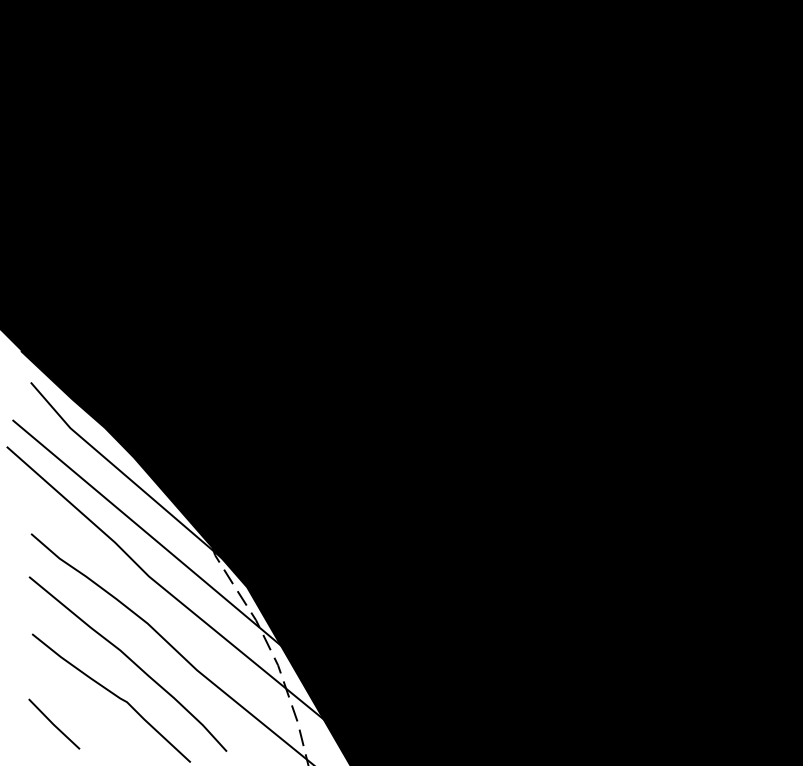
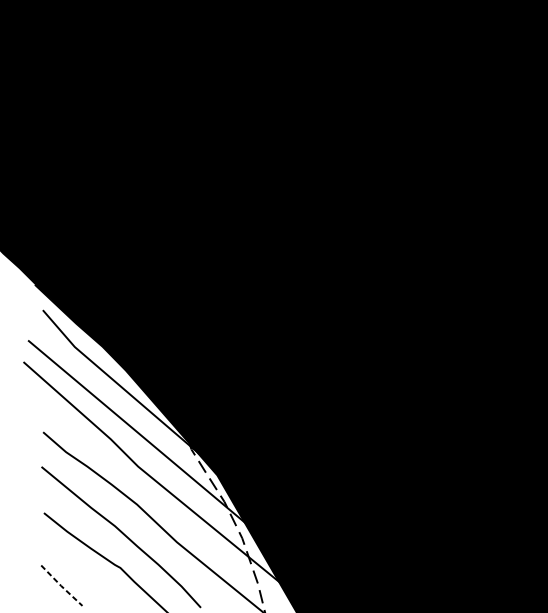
line: (53, 724) -> (61, 585), solid -> dashed

